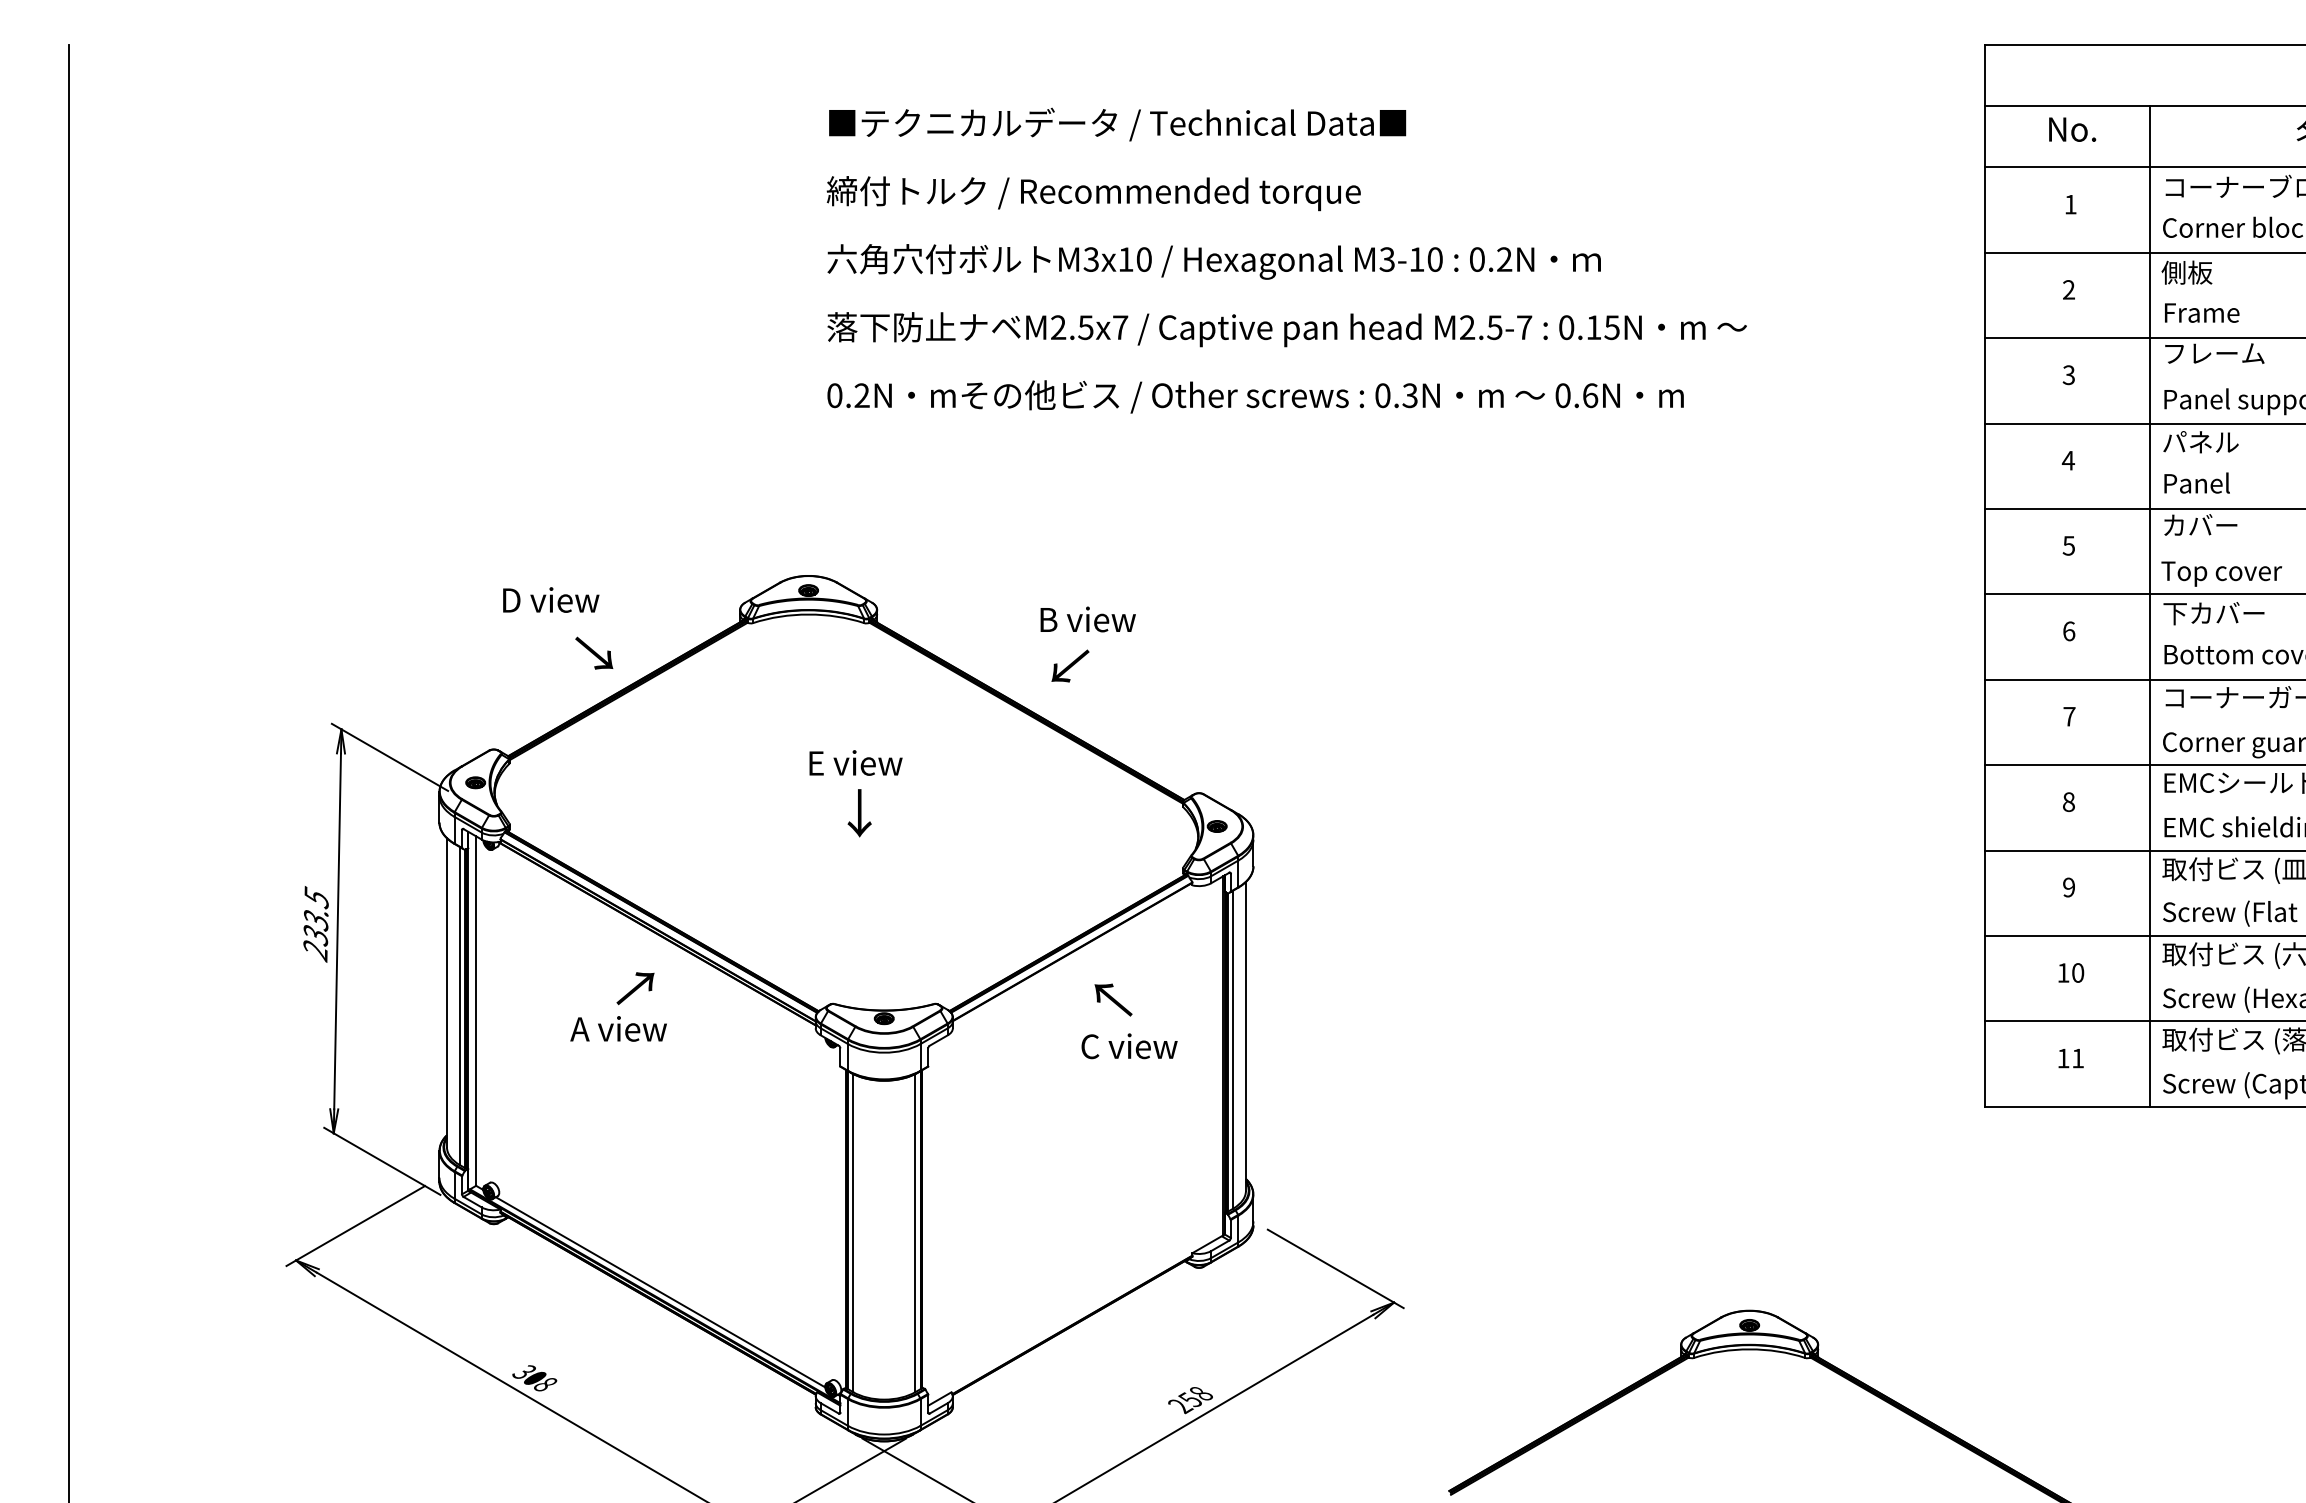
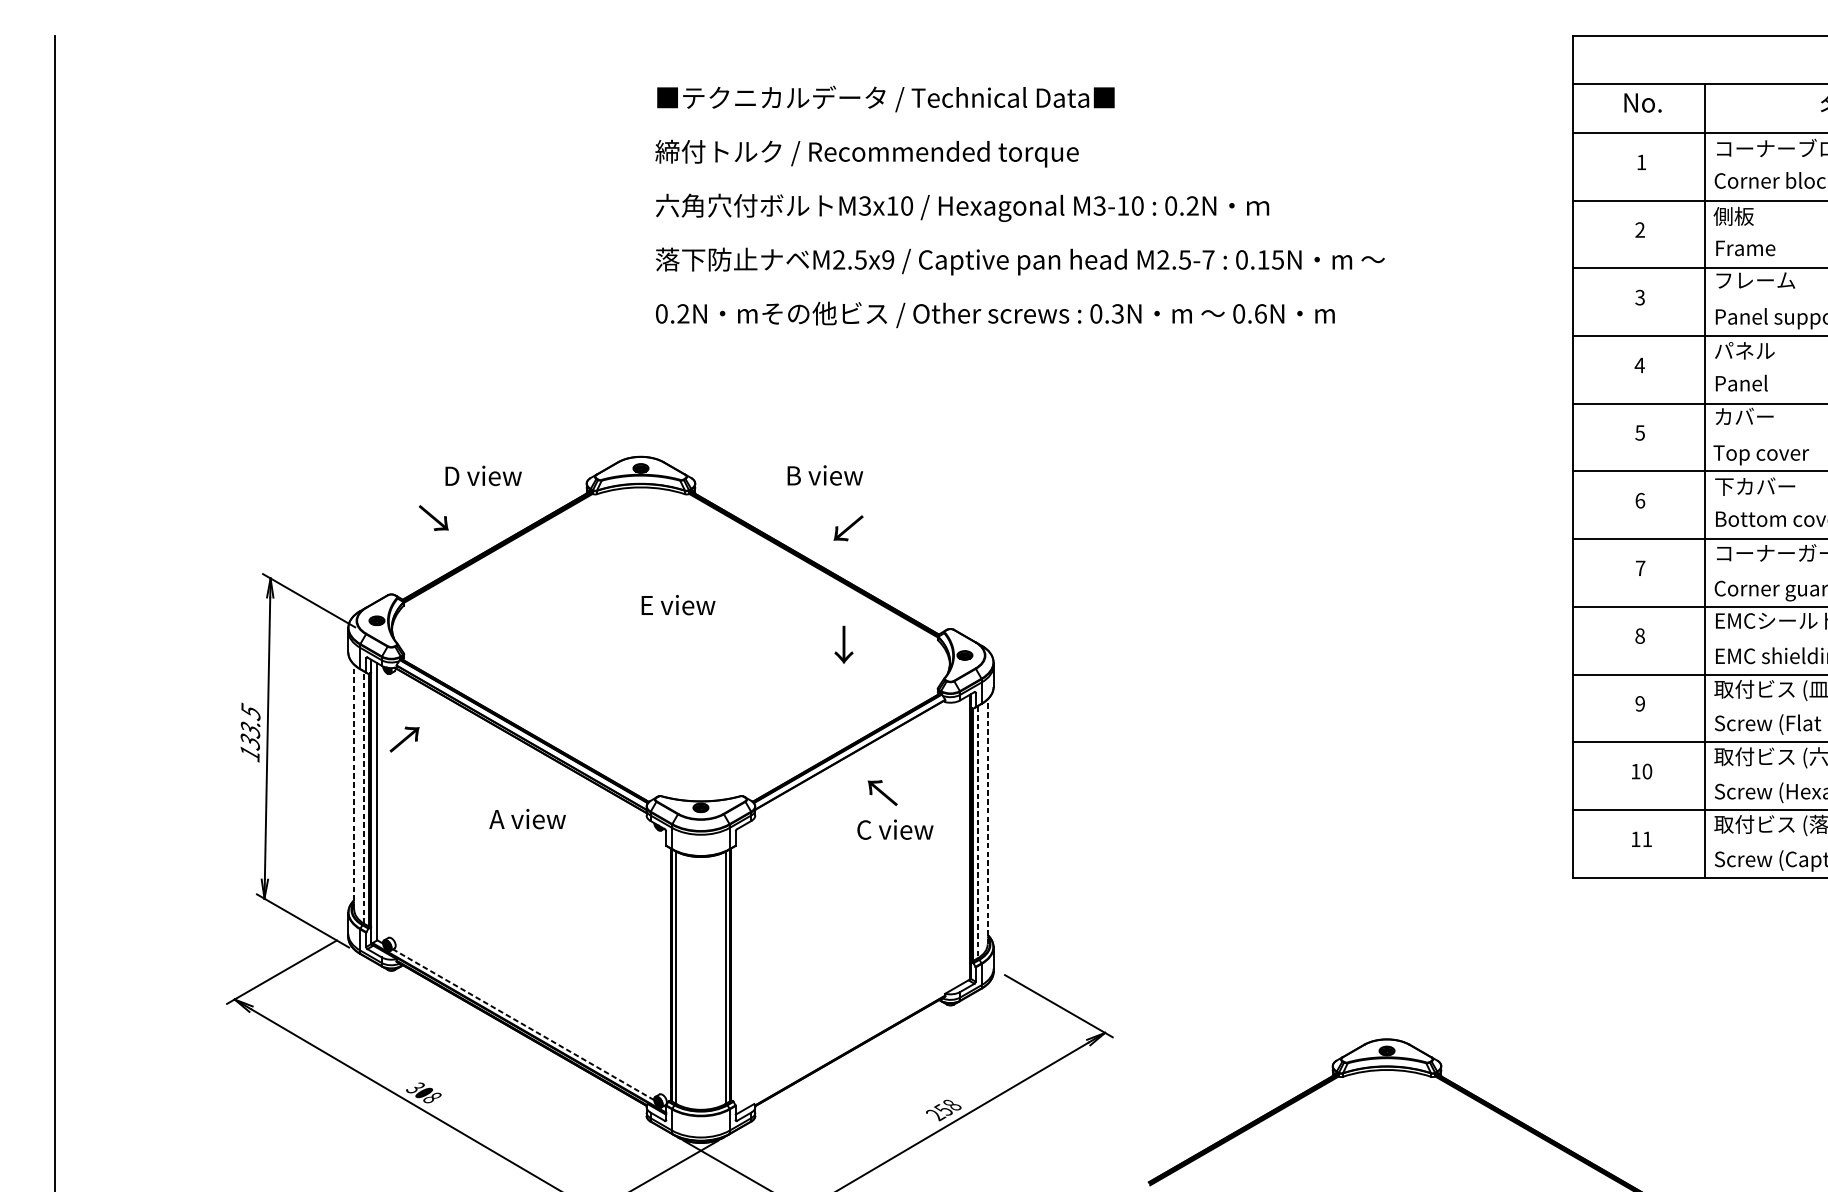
text: (1120, 327) -> (888, 259), M2.5x7 -> M2.5x9
text: (551, 599) -> (483, 475), moved
text: (1087, 619) -> (824, 475), moved
text: (594, 652) -> (433, 517), moved
text: (859, 813) -> (843, 645), moved
text: (315, 951) -> (250, 754), 233.5 -> 133.5
text: (635, 988) -> (404, 739), moved
line: (446, 992) -> (353, 787), solid -> dashed
line: (459, 1005) -> (364, 797), solid -> dashed
text: (618, 1028) -> (527, 818), moved
line: (1245, 1035) -> (987, 821), solid -> dashed
line: (1233, 1050) -> (977, 833), solid -> dashed
line: (660, 1292) -> (523, 1024), solid -> dashed

